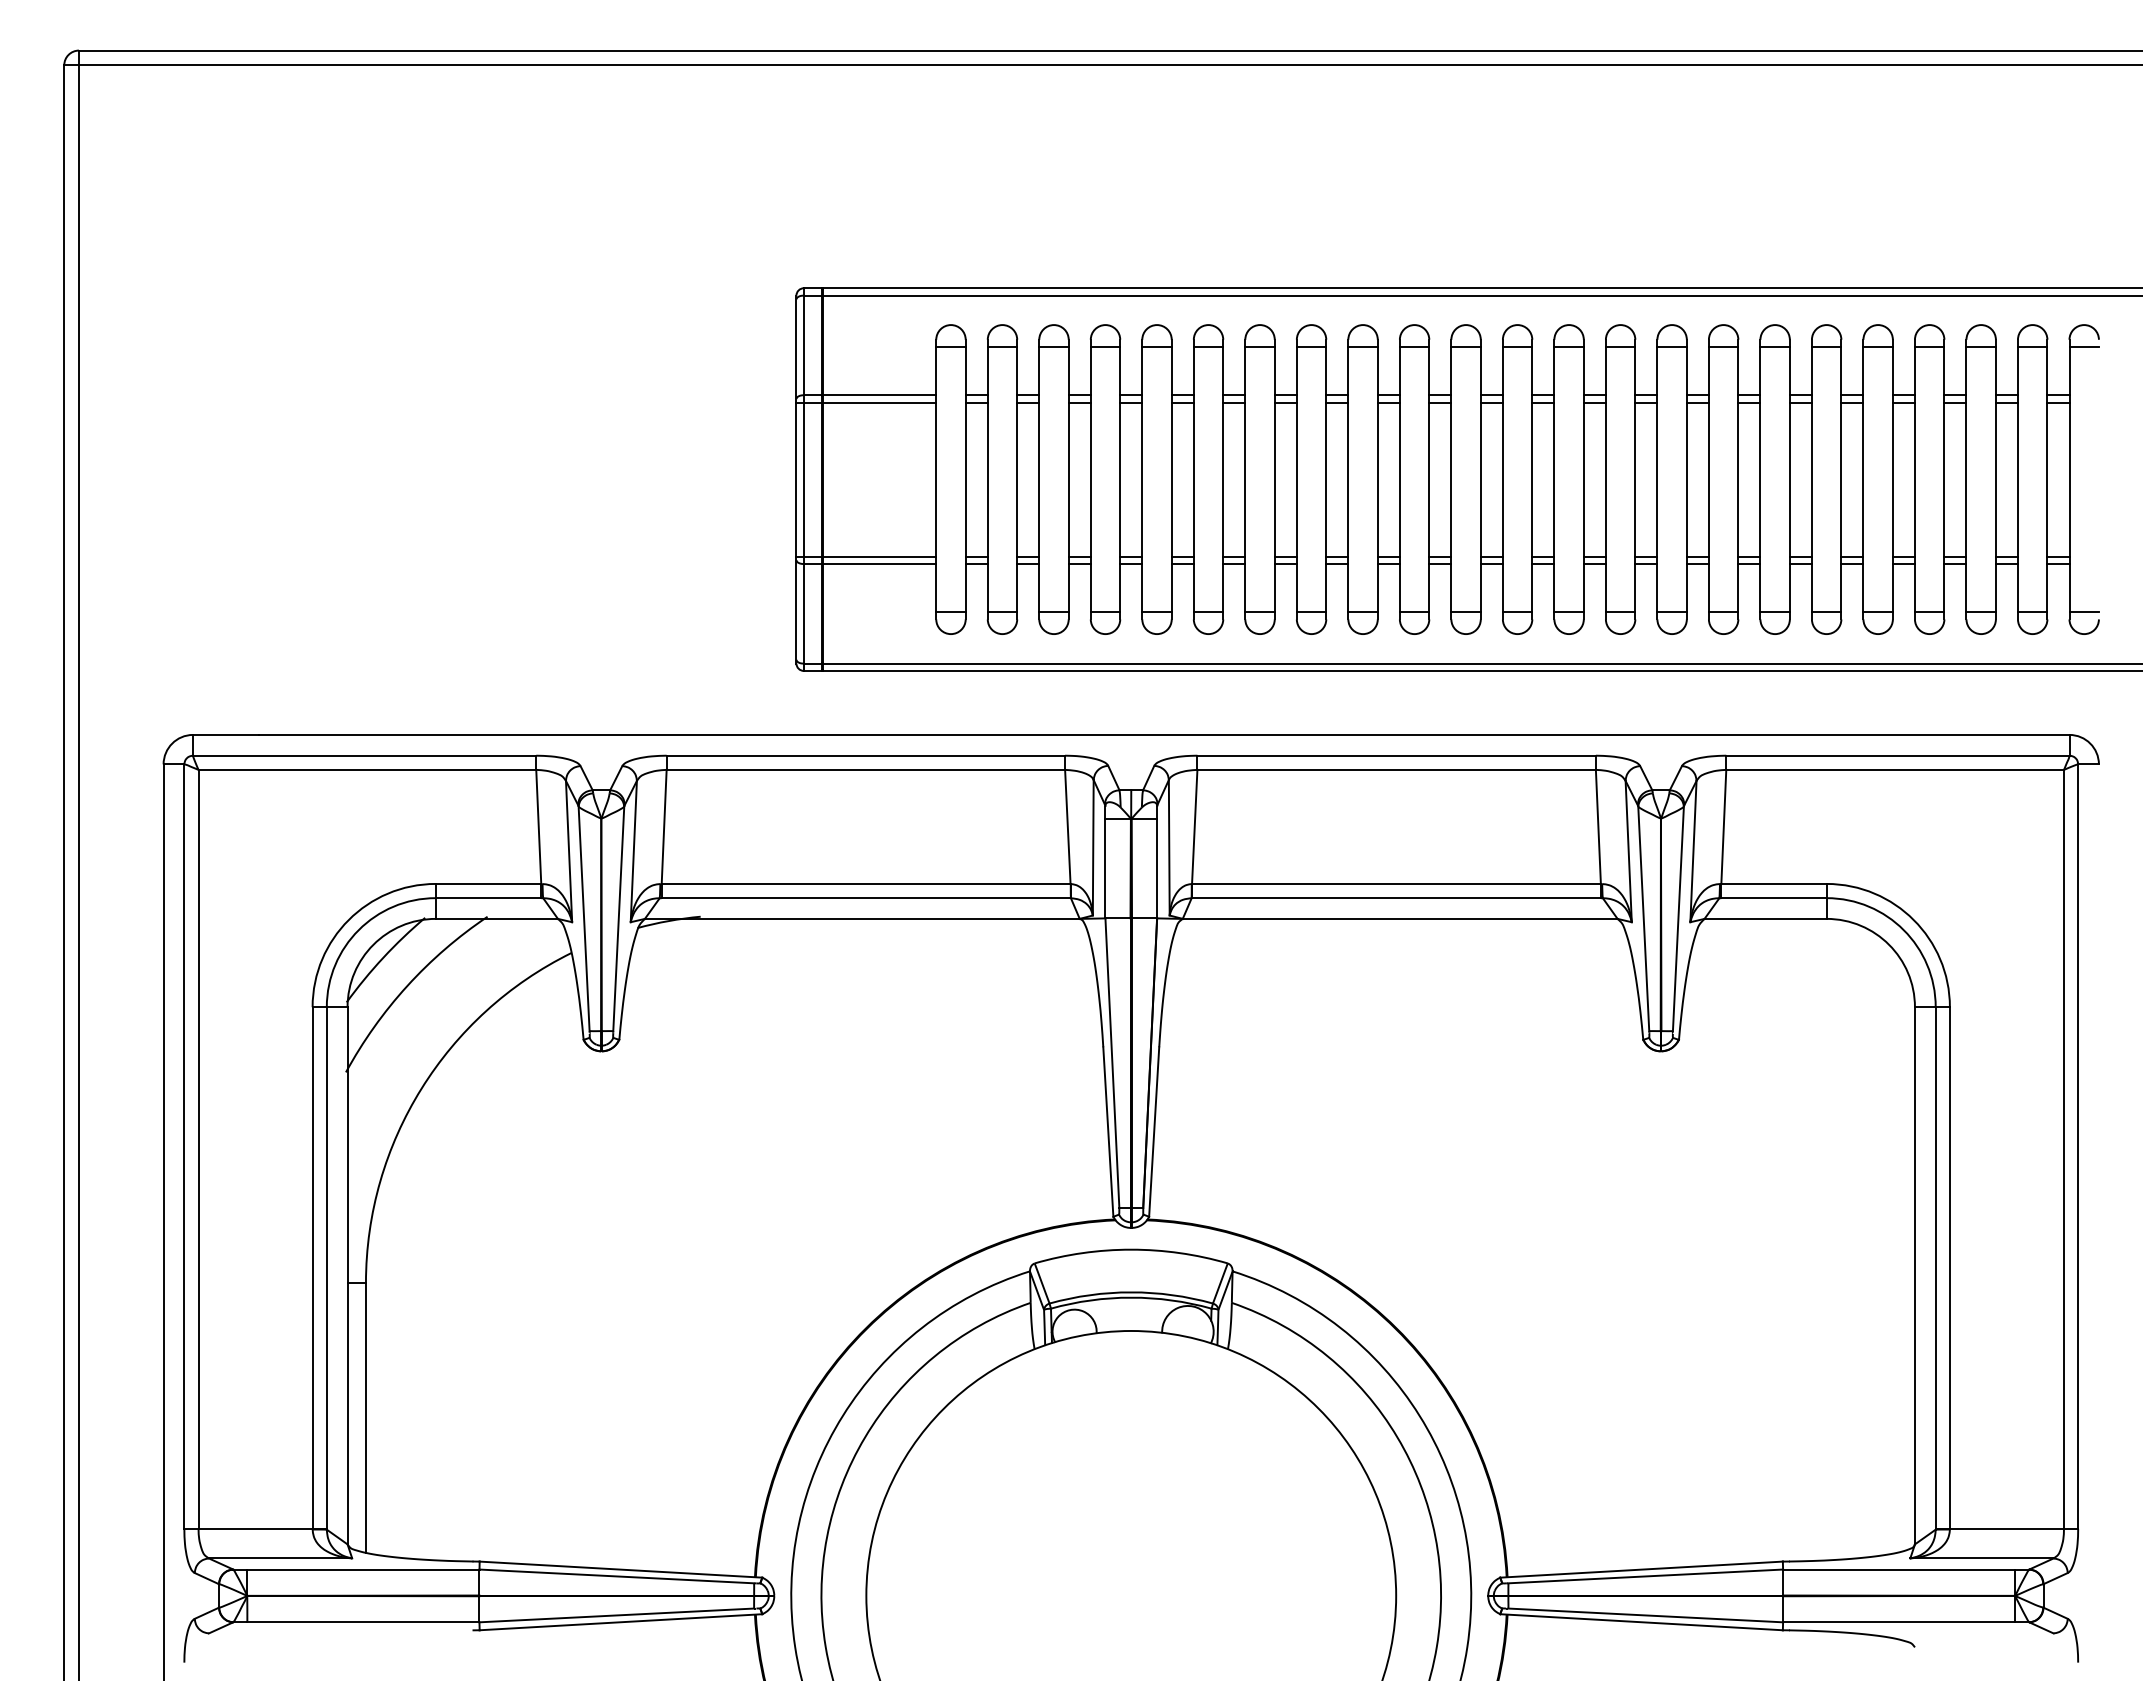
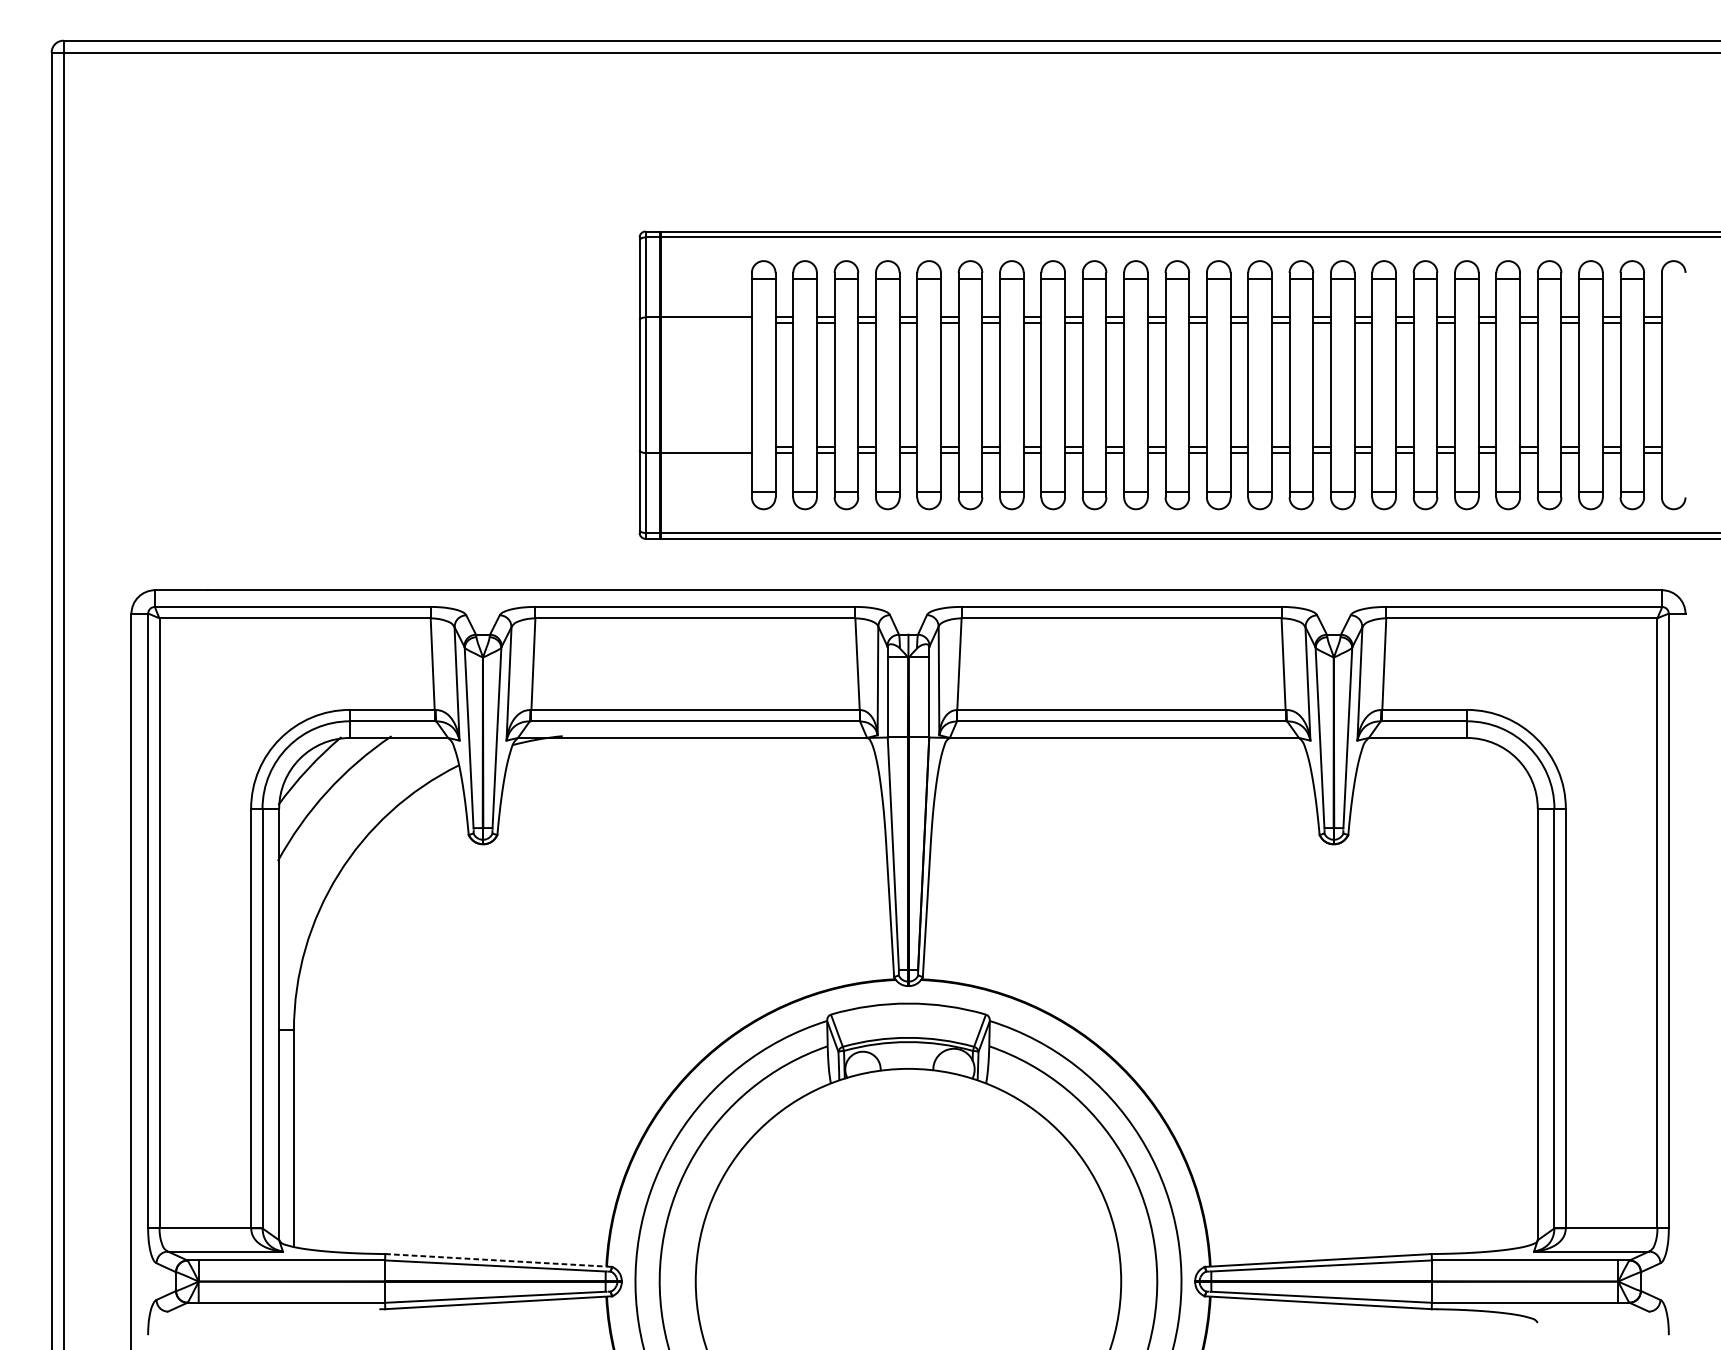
line: (2083, 347) -> (1673, 279), removed
line: (866, 402) -> (695, 323), removed
line: (866, 556) -> (695, 446), removed
line: (2083, 612) -> (1673, 491), removed
line: (620, 1569) -> (498, 1260), solid -> dashed

